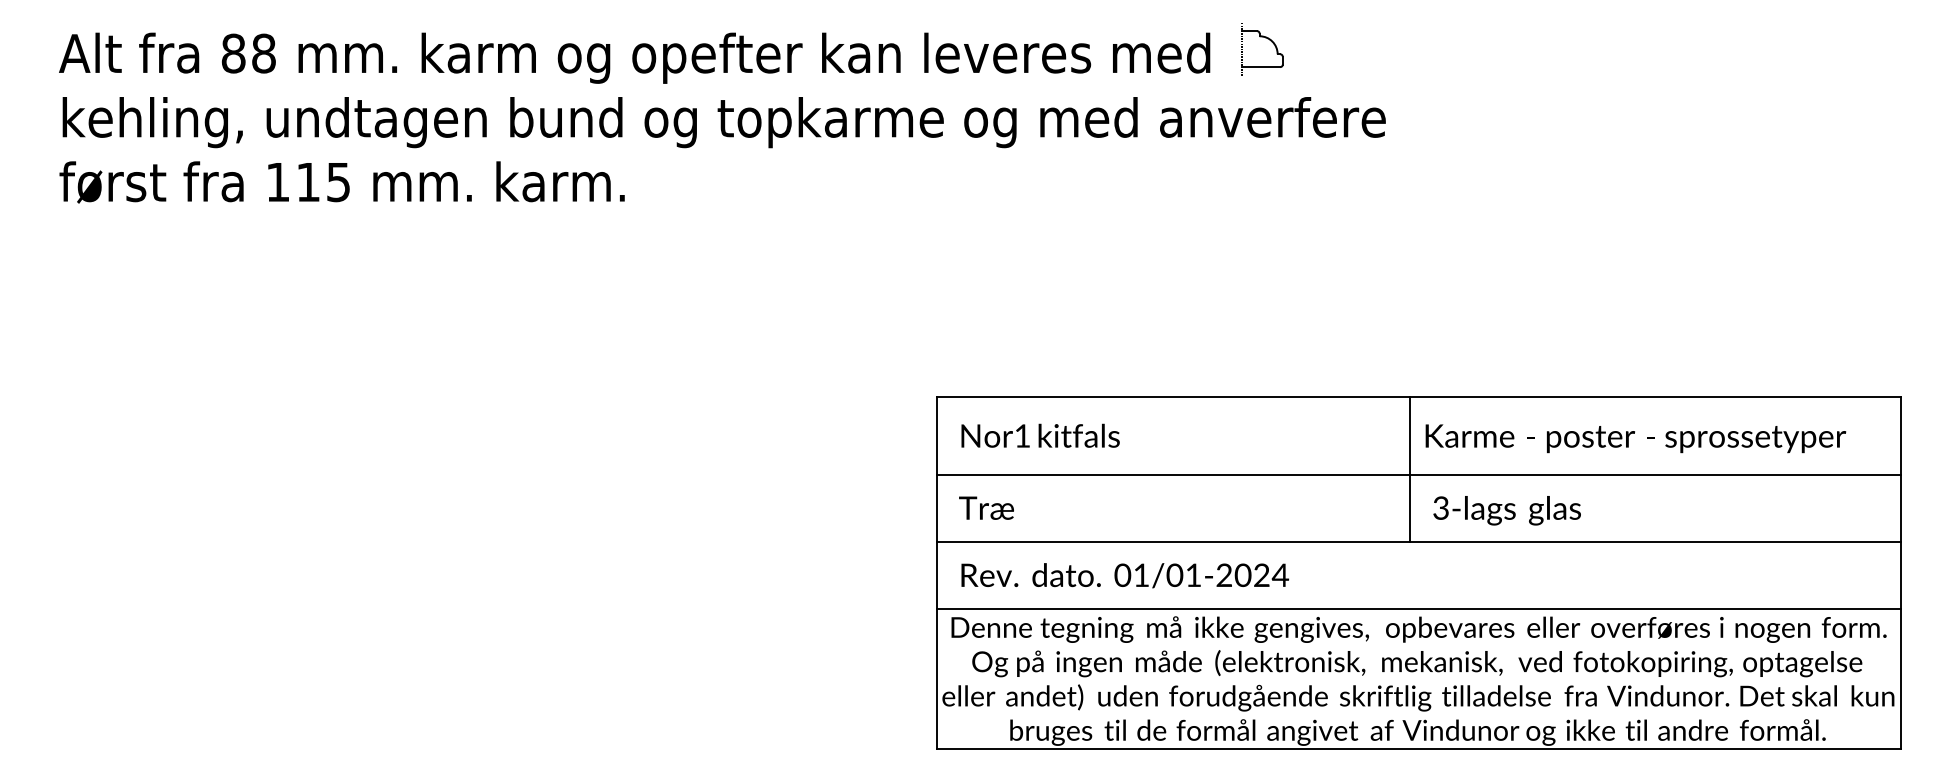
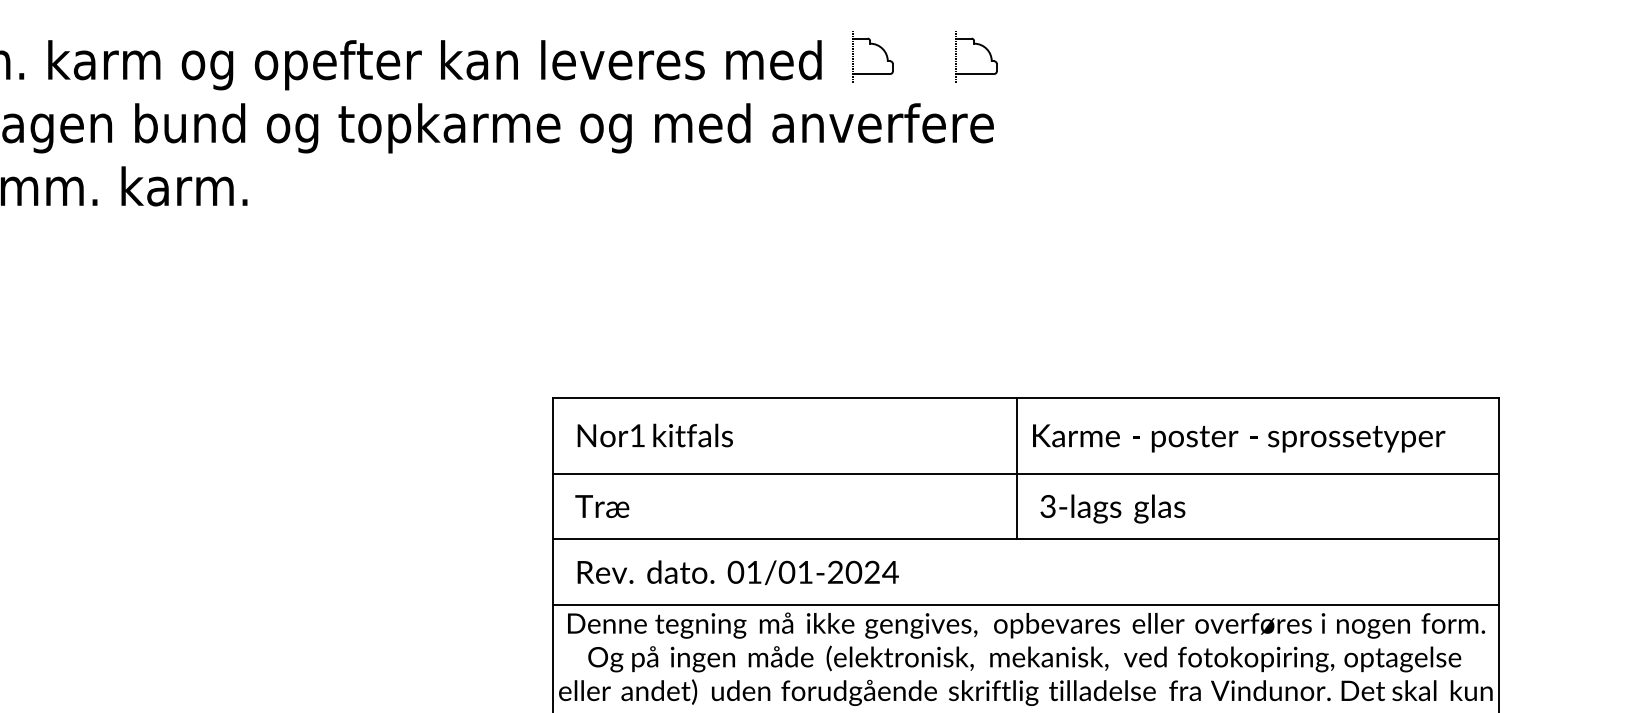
part: (1373, 39) -> (981, 46), added

